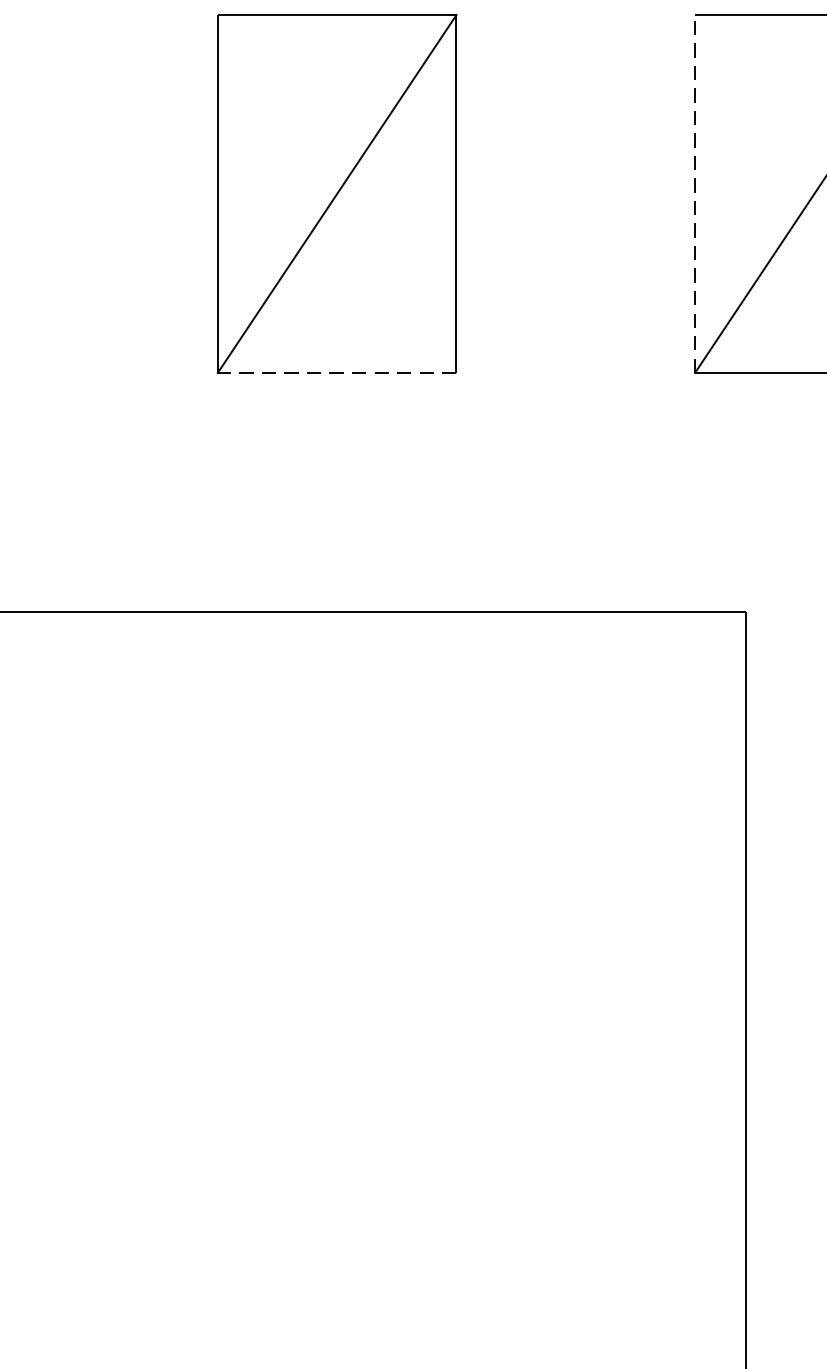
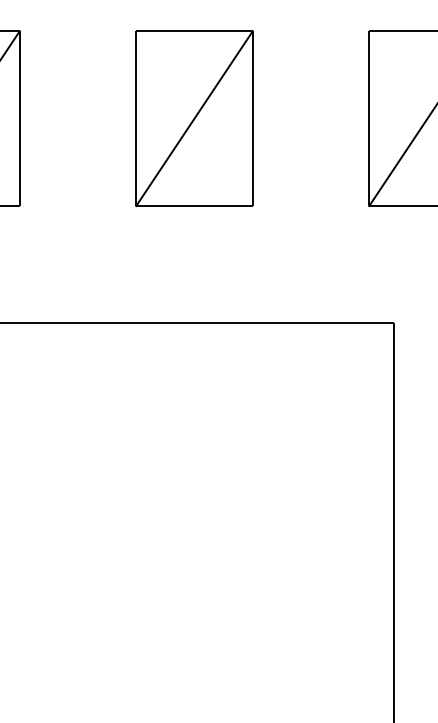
line: (695, 193) -> (369, 118), dashed -> solid
line: (337, 373) -> (194, 206), dashed -> solid

